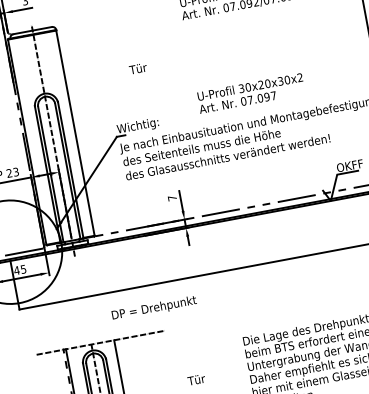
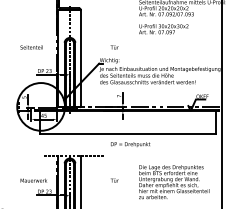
text: (137, 68) -> (114, 47), moved
text: (250, 93) -> (163, 29), moved
text: (154, 308) -> (130, 144), moved

